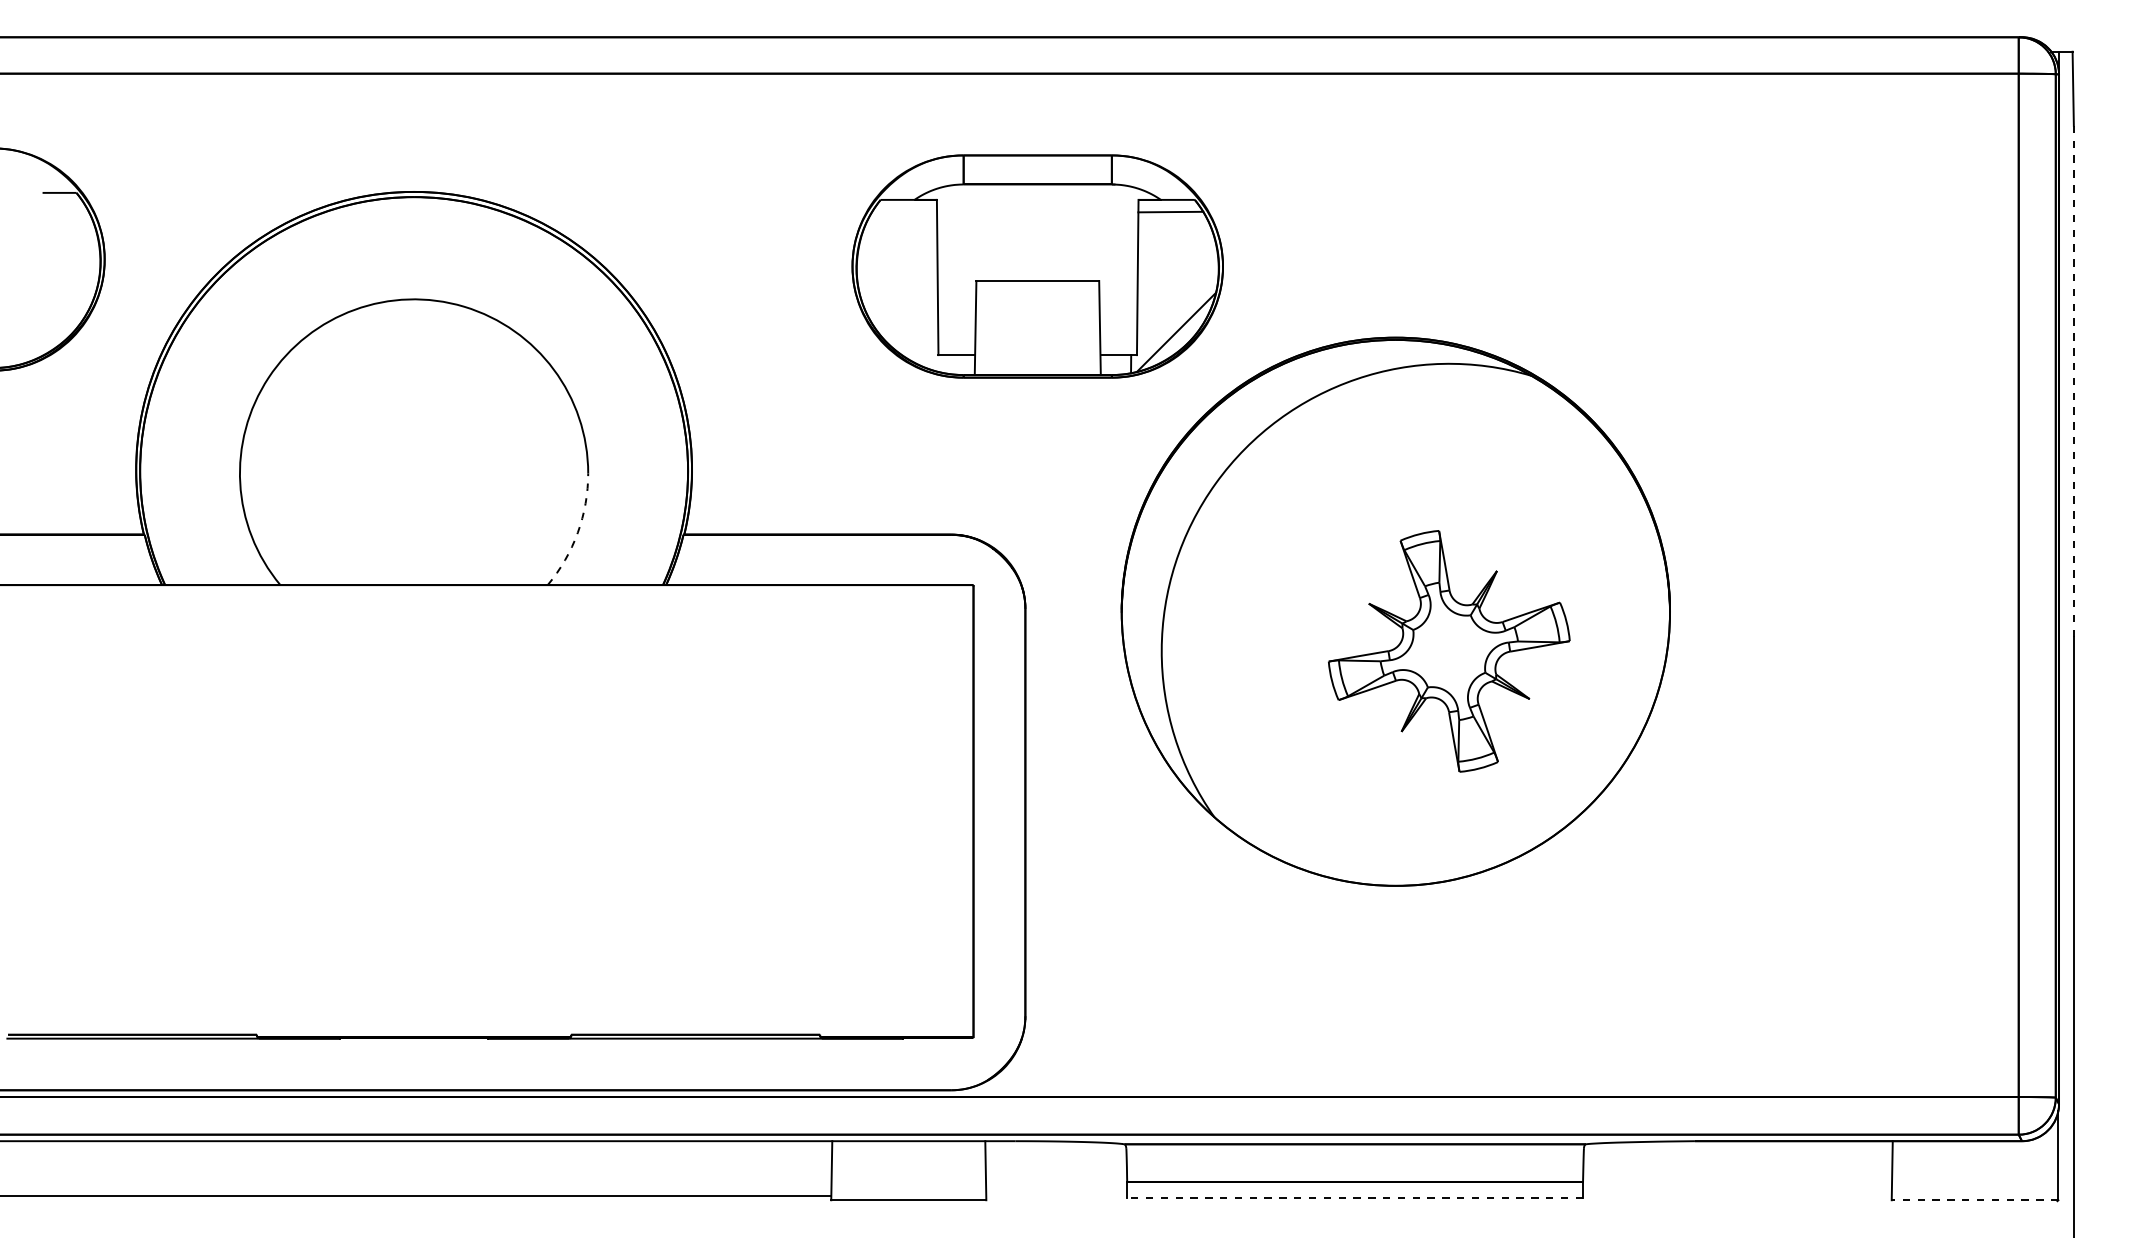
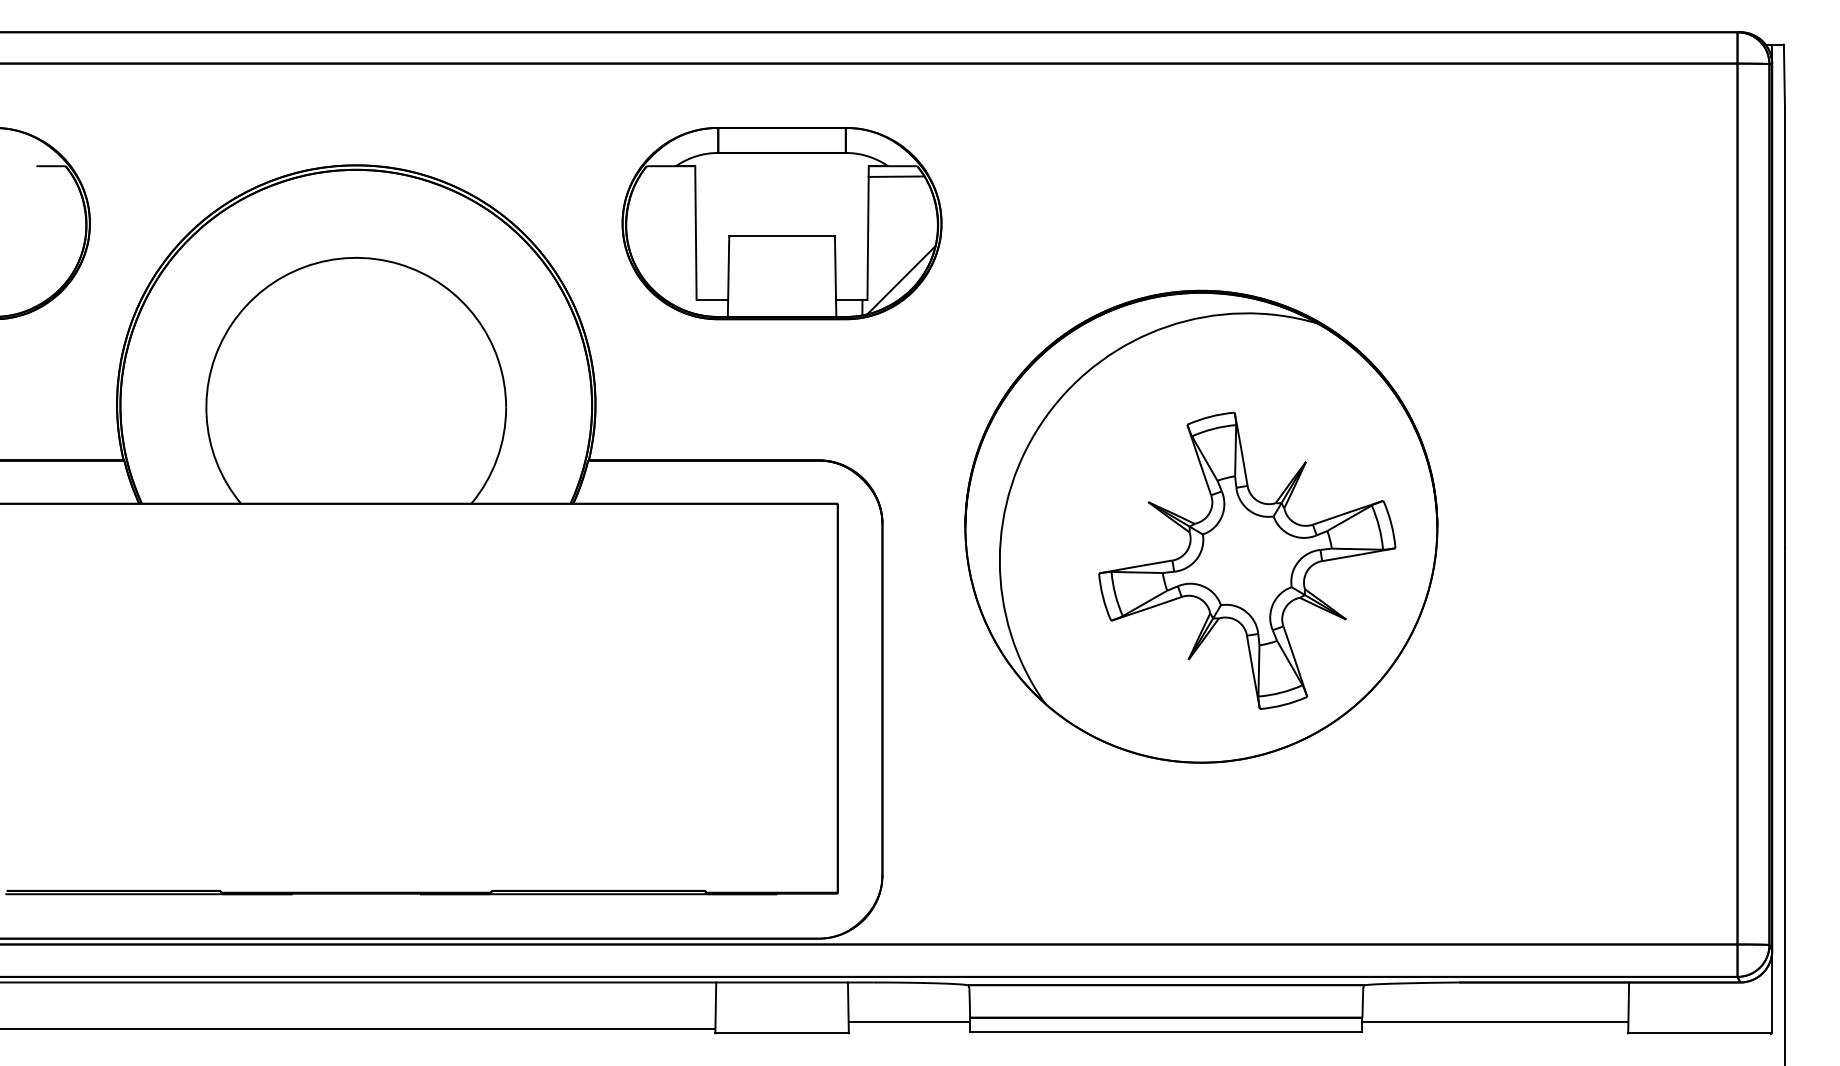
part: (1037, 266) -> (781, 223), moved
line: (2073, 381) -> (1784, 328), dashed -> solid
arc: (577, 532) -> (496, 458), dashed -> solid
part: (1449, 651) -> (1247, 560), size x1.43
line: (1056, 1187) -> (909, 1022), added
line: (1737, 1187) -> (1495, 1022), added
line: (1355, 1198) -> (1166, 1031), dashed -> solid
line: (1974, 1200) -> (1699, 1033), dashed -> solid

